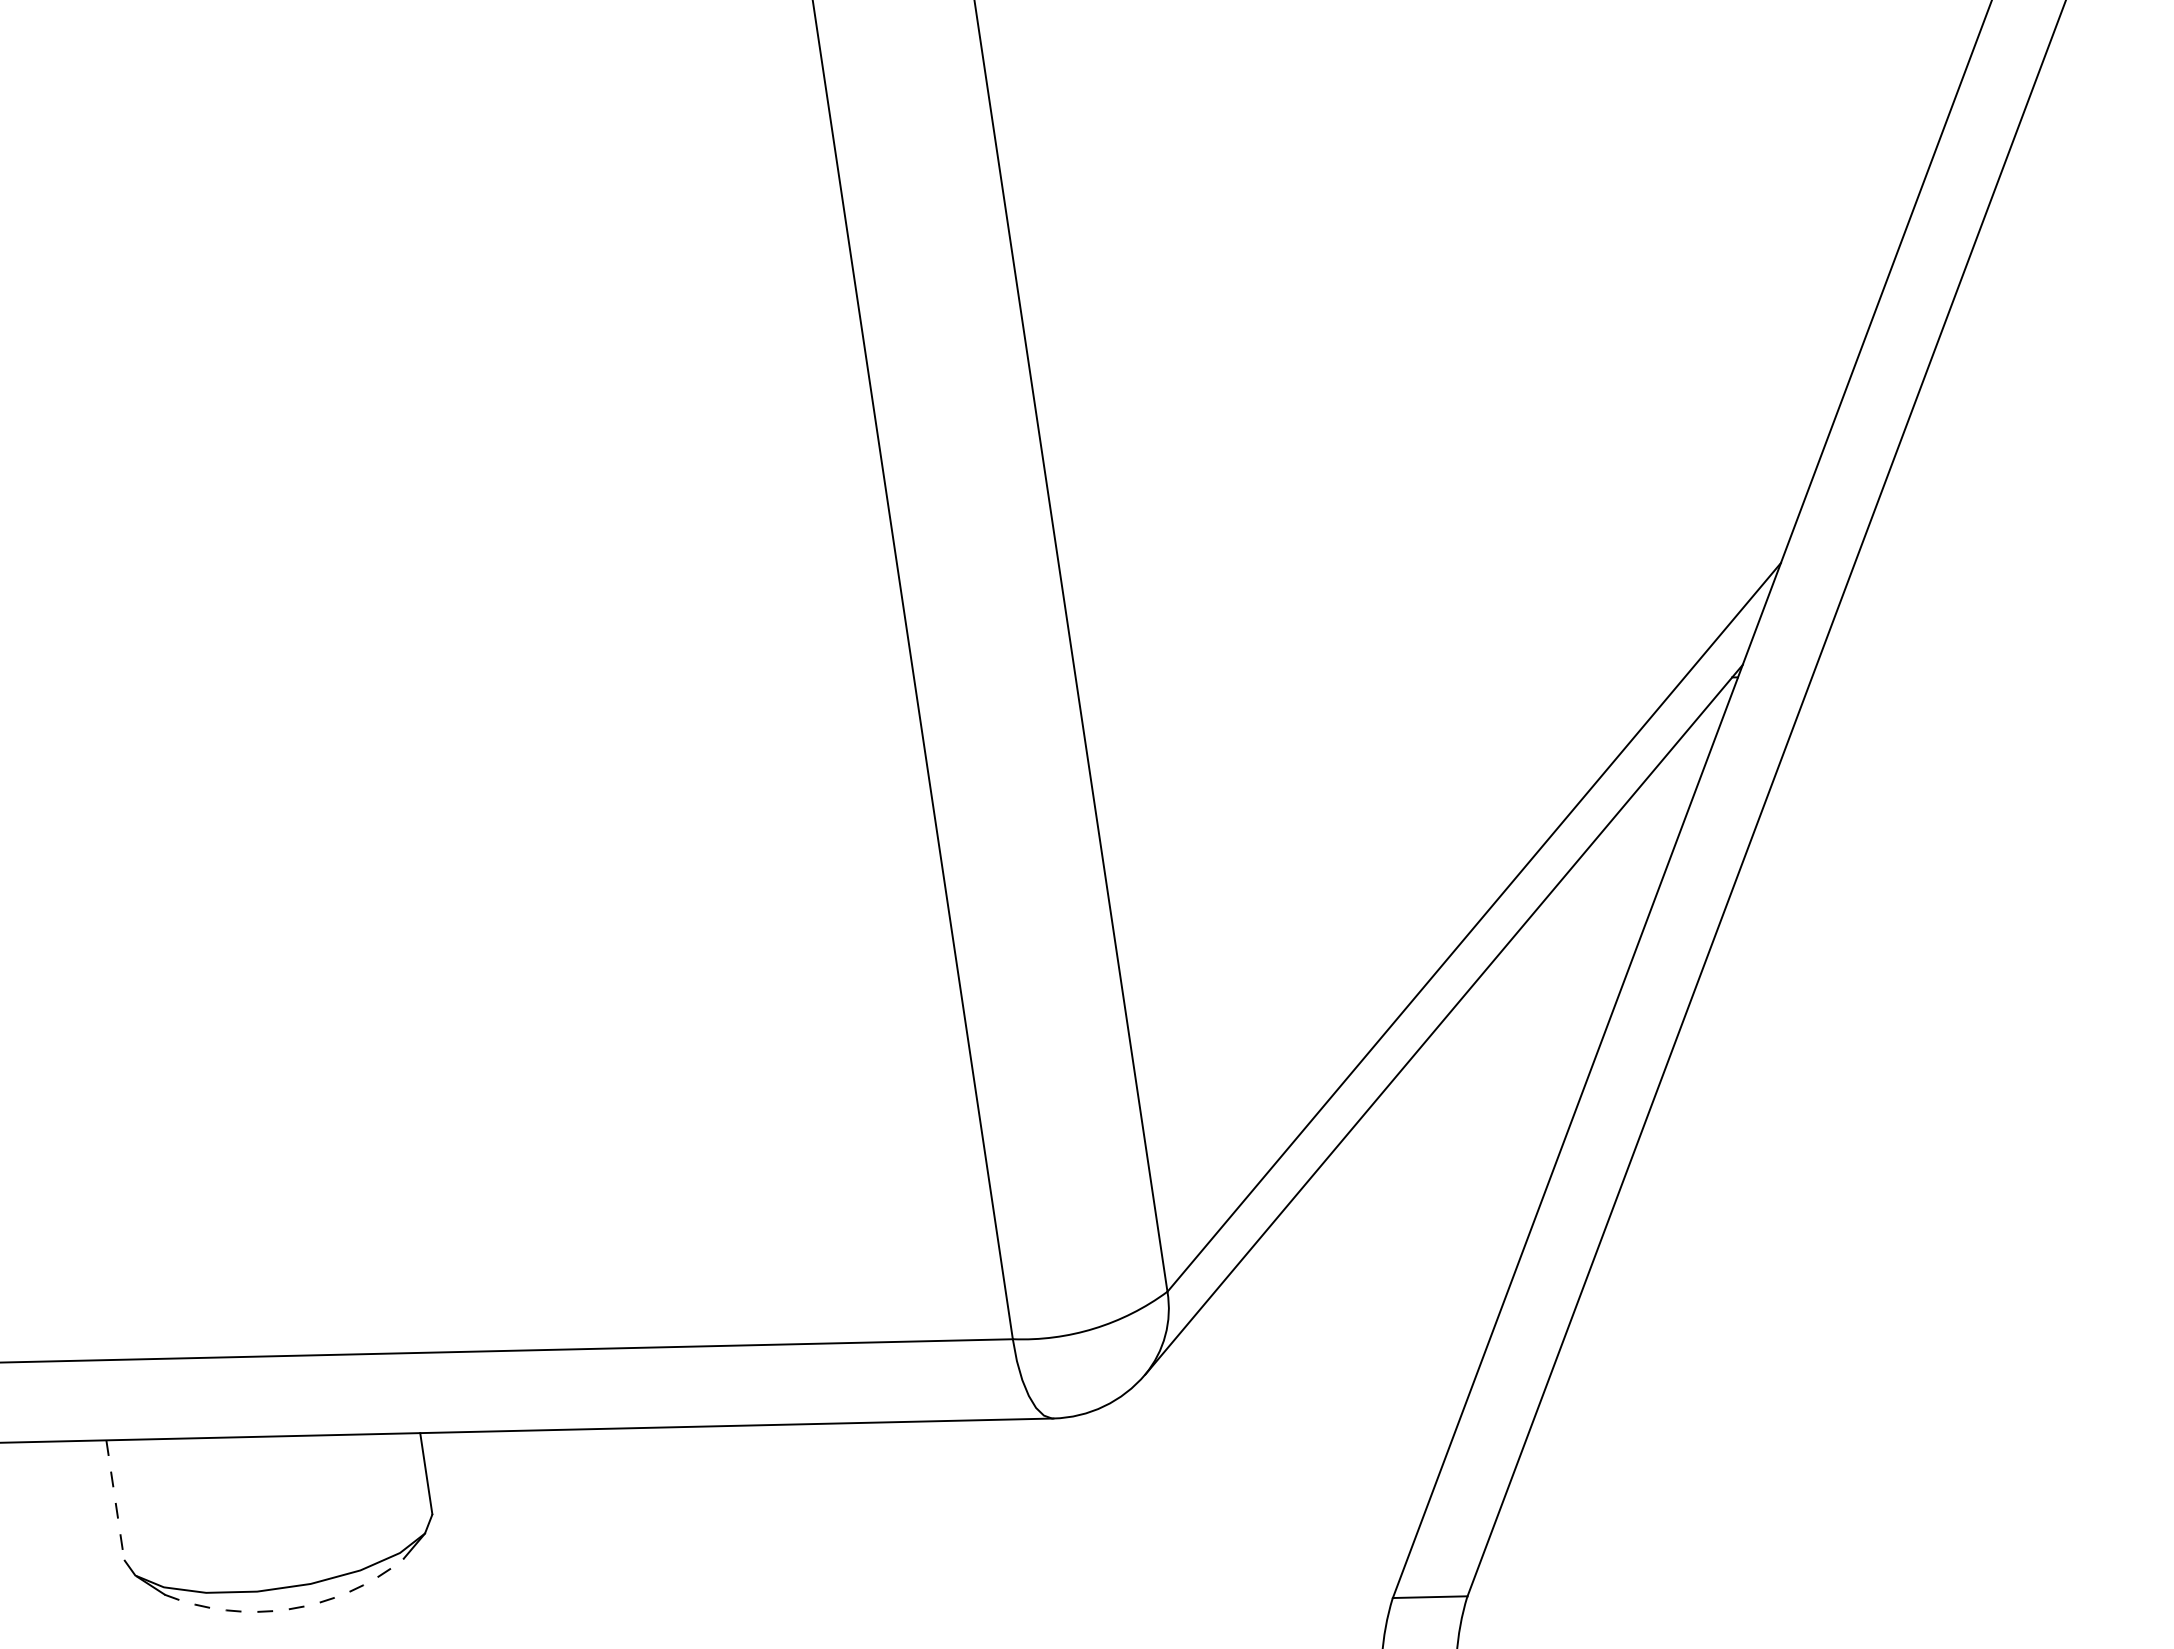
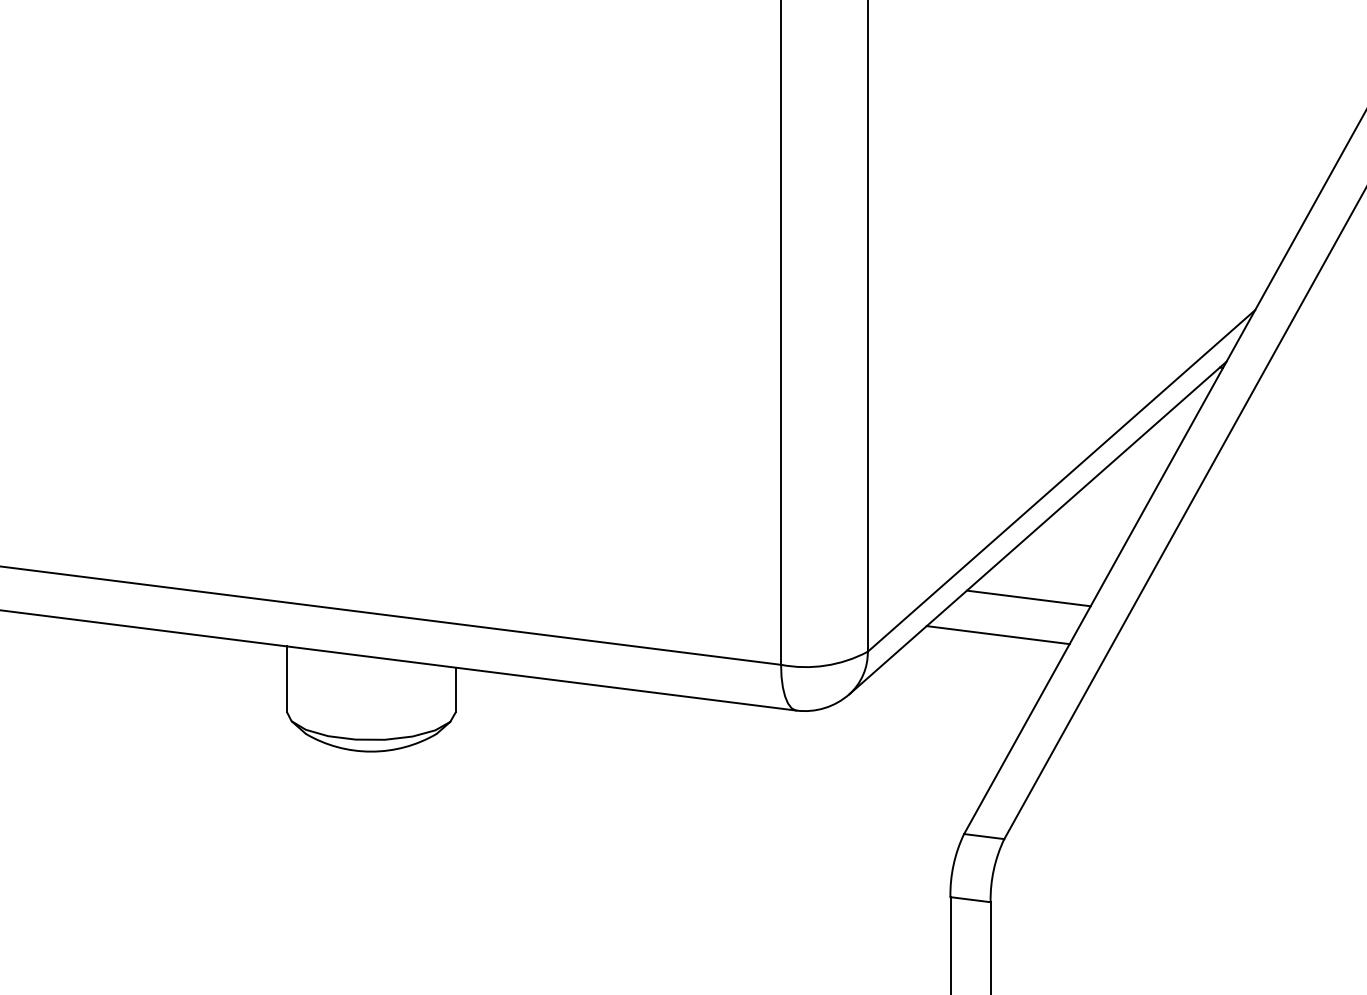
line: (1446, 1150) -> (1028, 598), added
line: (1399, 1226) -> (997, 635), added
line: (114, 1500) -> (286, 679), dashed -> solid
arc: (289, 1608) -> (371, 751), dashed -> solid

